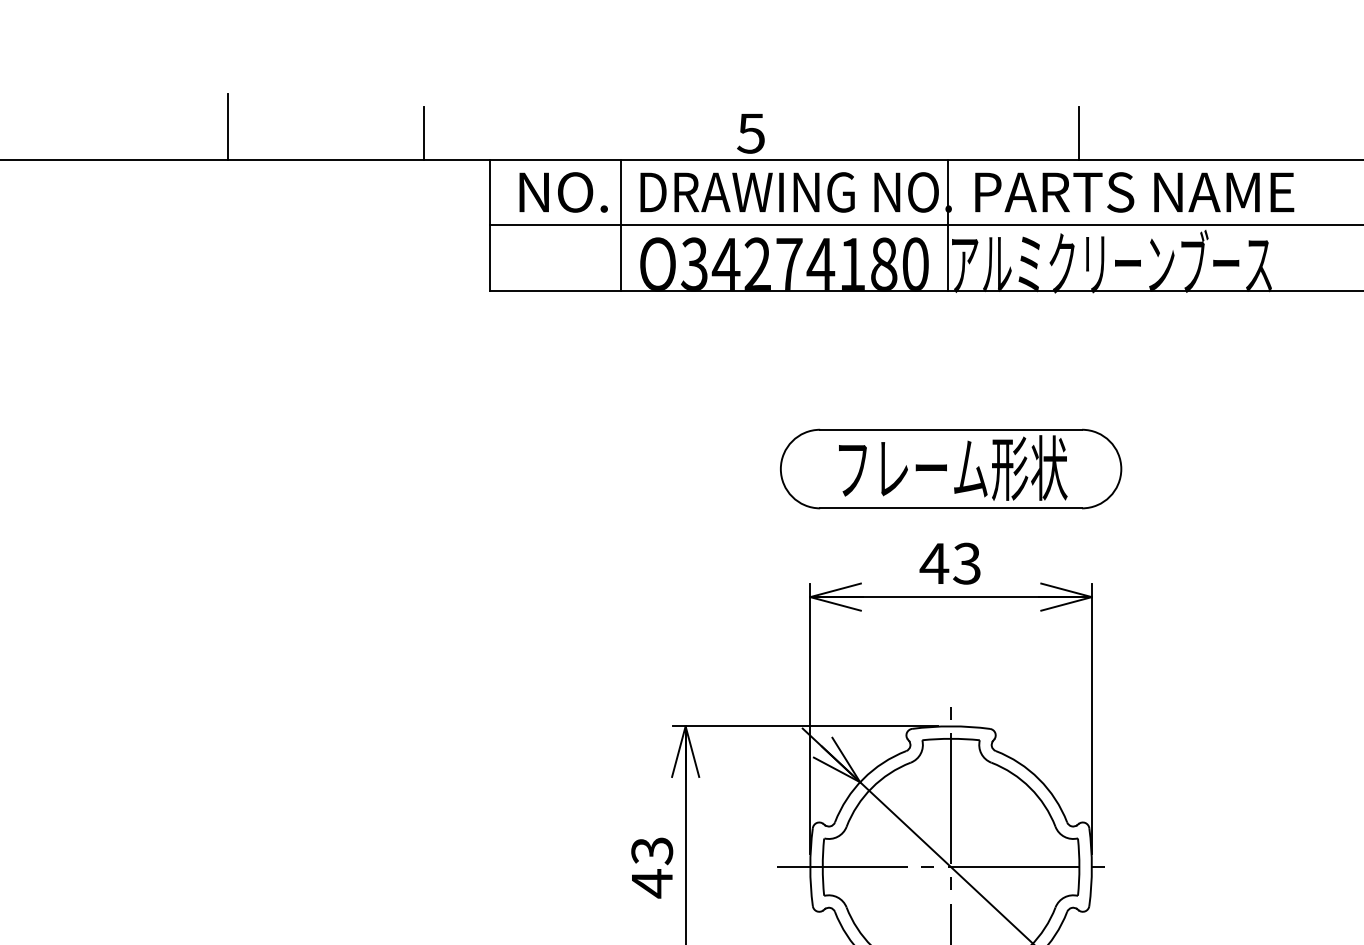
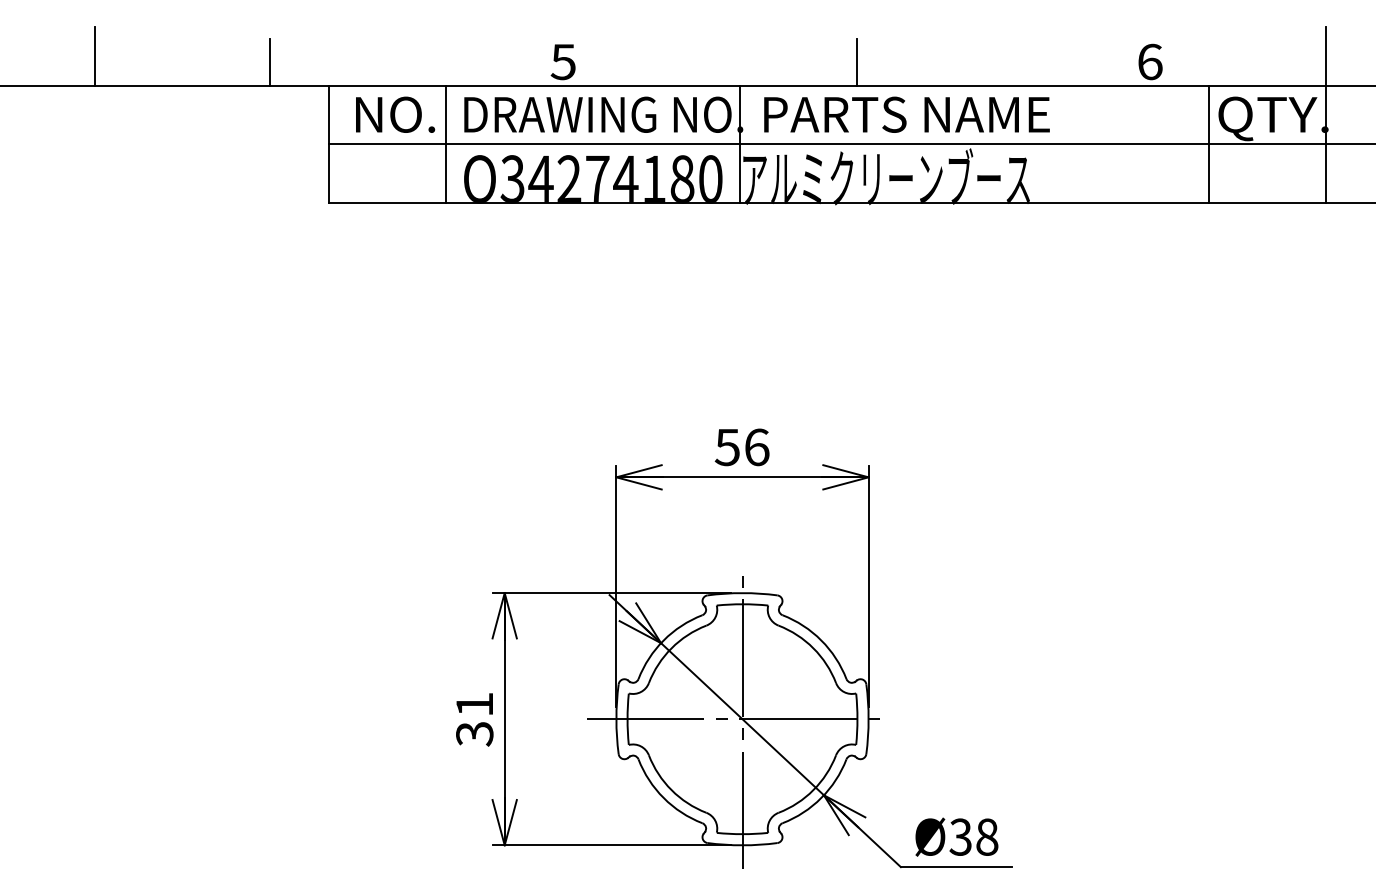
part: (951, 468) -> (742, 362), removed
text: (949, 563) -> (741, 447), 43 -> 56
text: (651, 867) -> (474, 719), 43 -> 31

